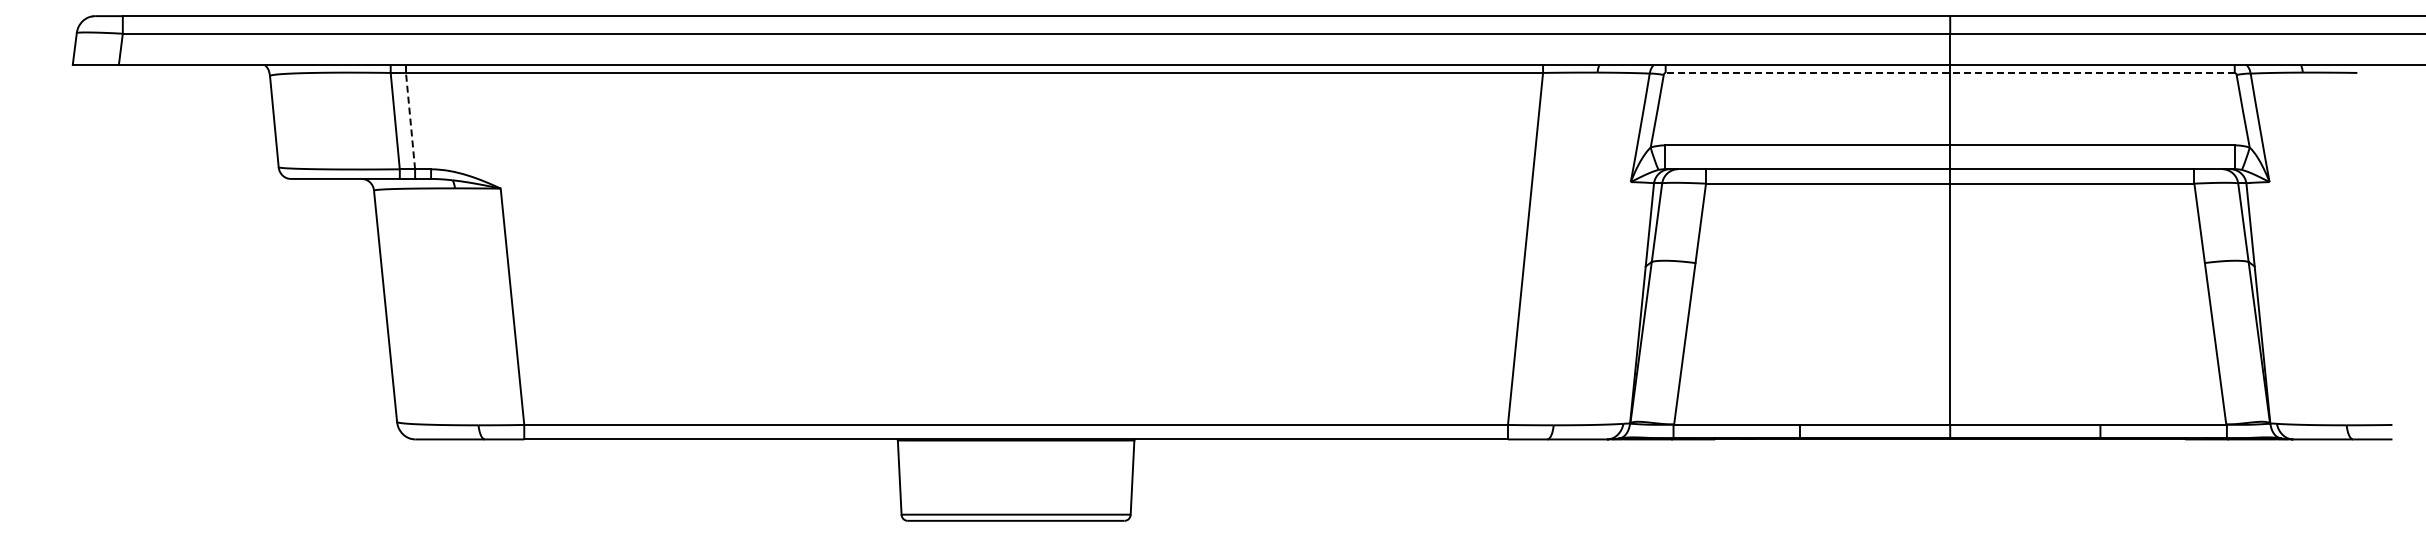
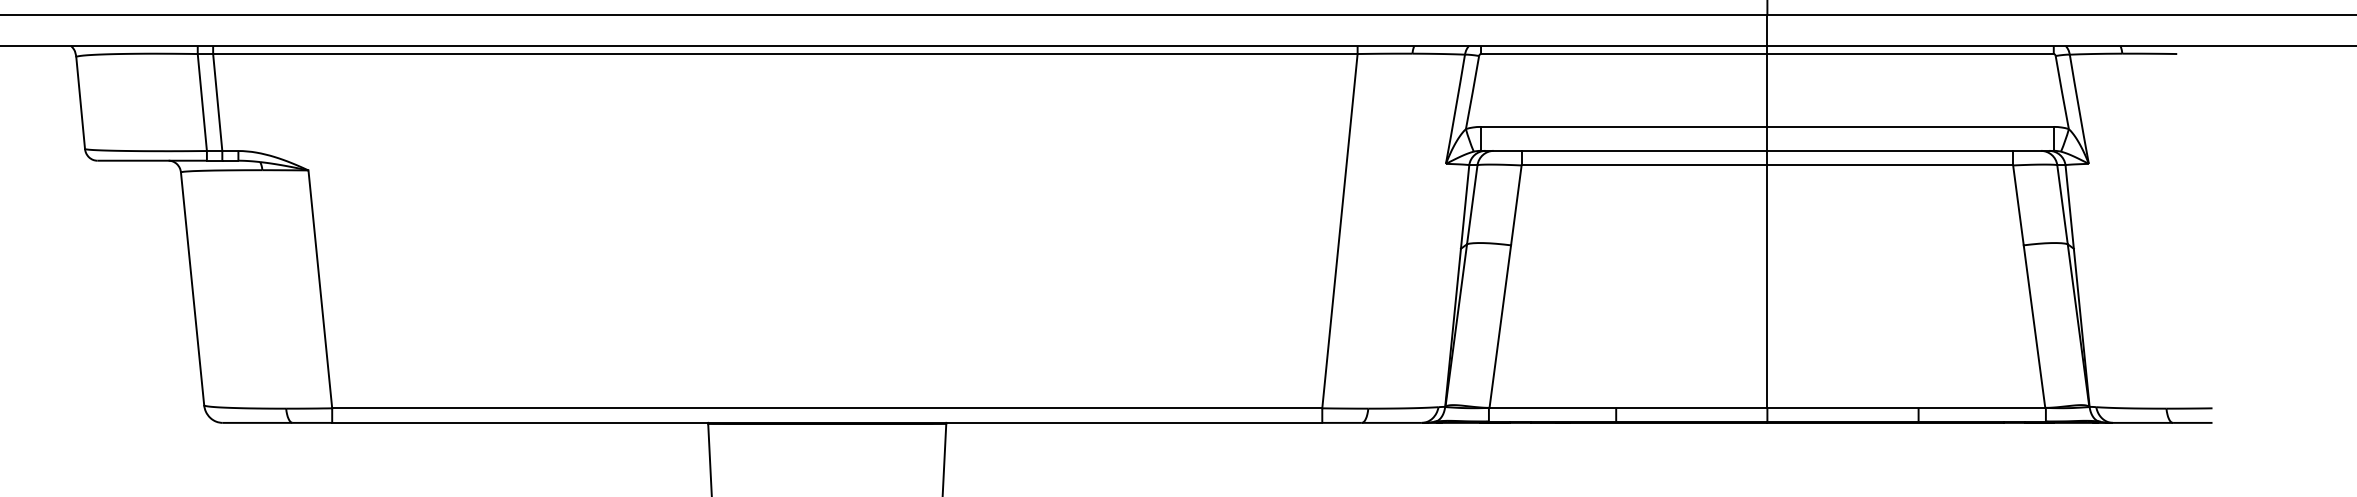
line: (1950, 73) -> (1767, 54), dashed -> solid
line: (410, 120) -> (217, 101), dashed -> solid

